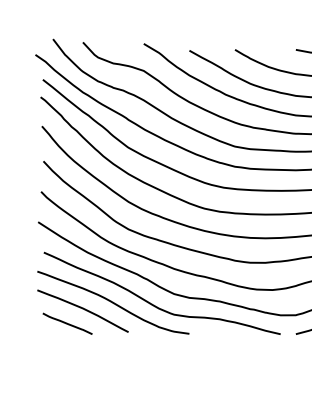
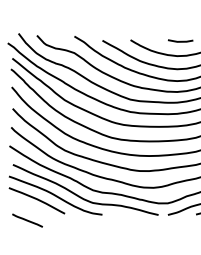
line: (67, 323) -> (27, 220), moved

